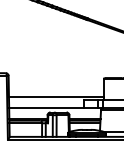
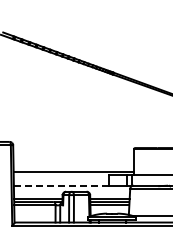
line: (46, 107) -> (61, 185), solid -> dashed

